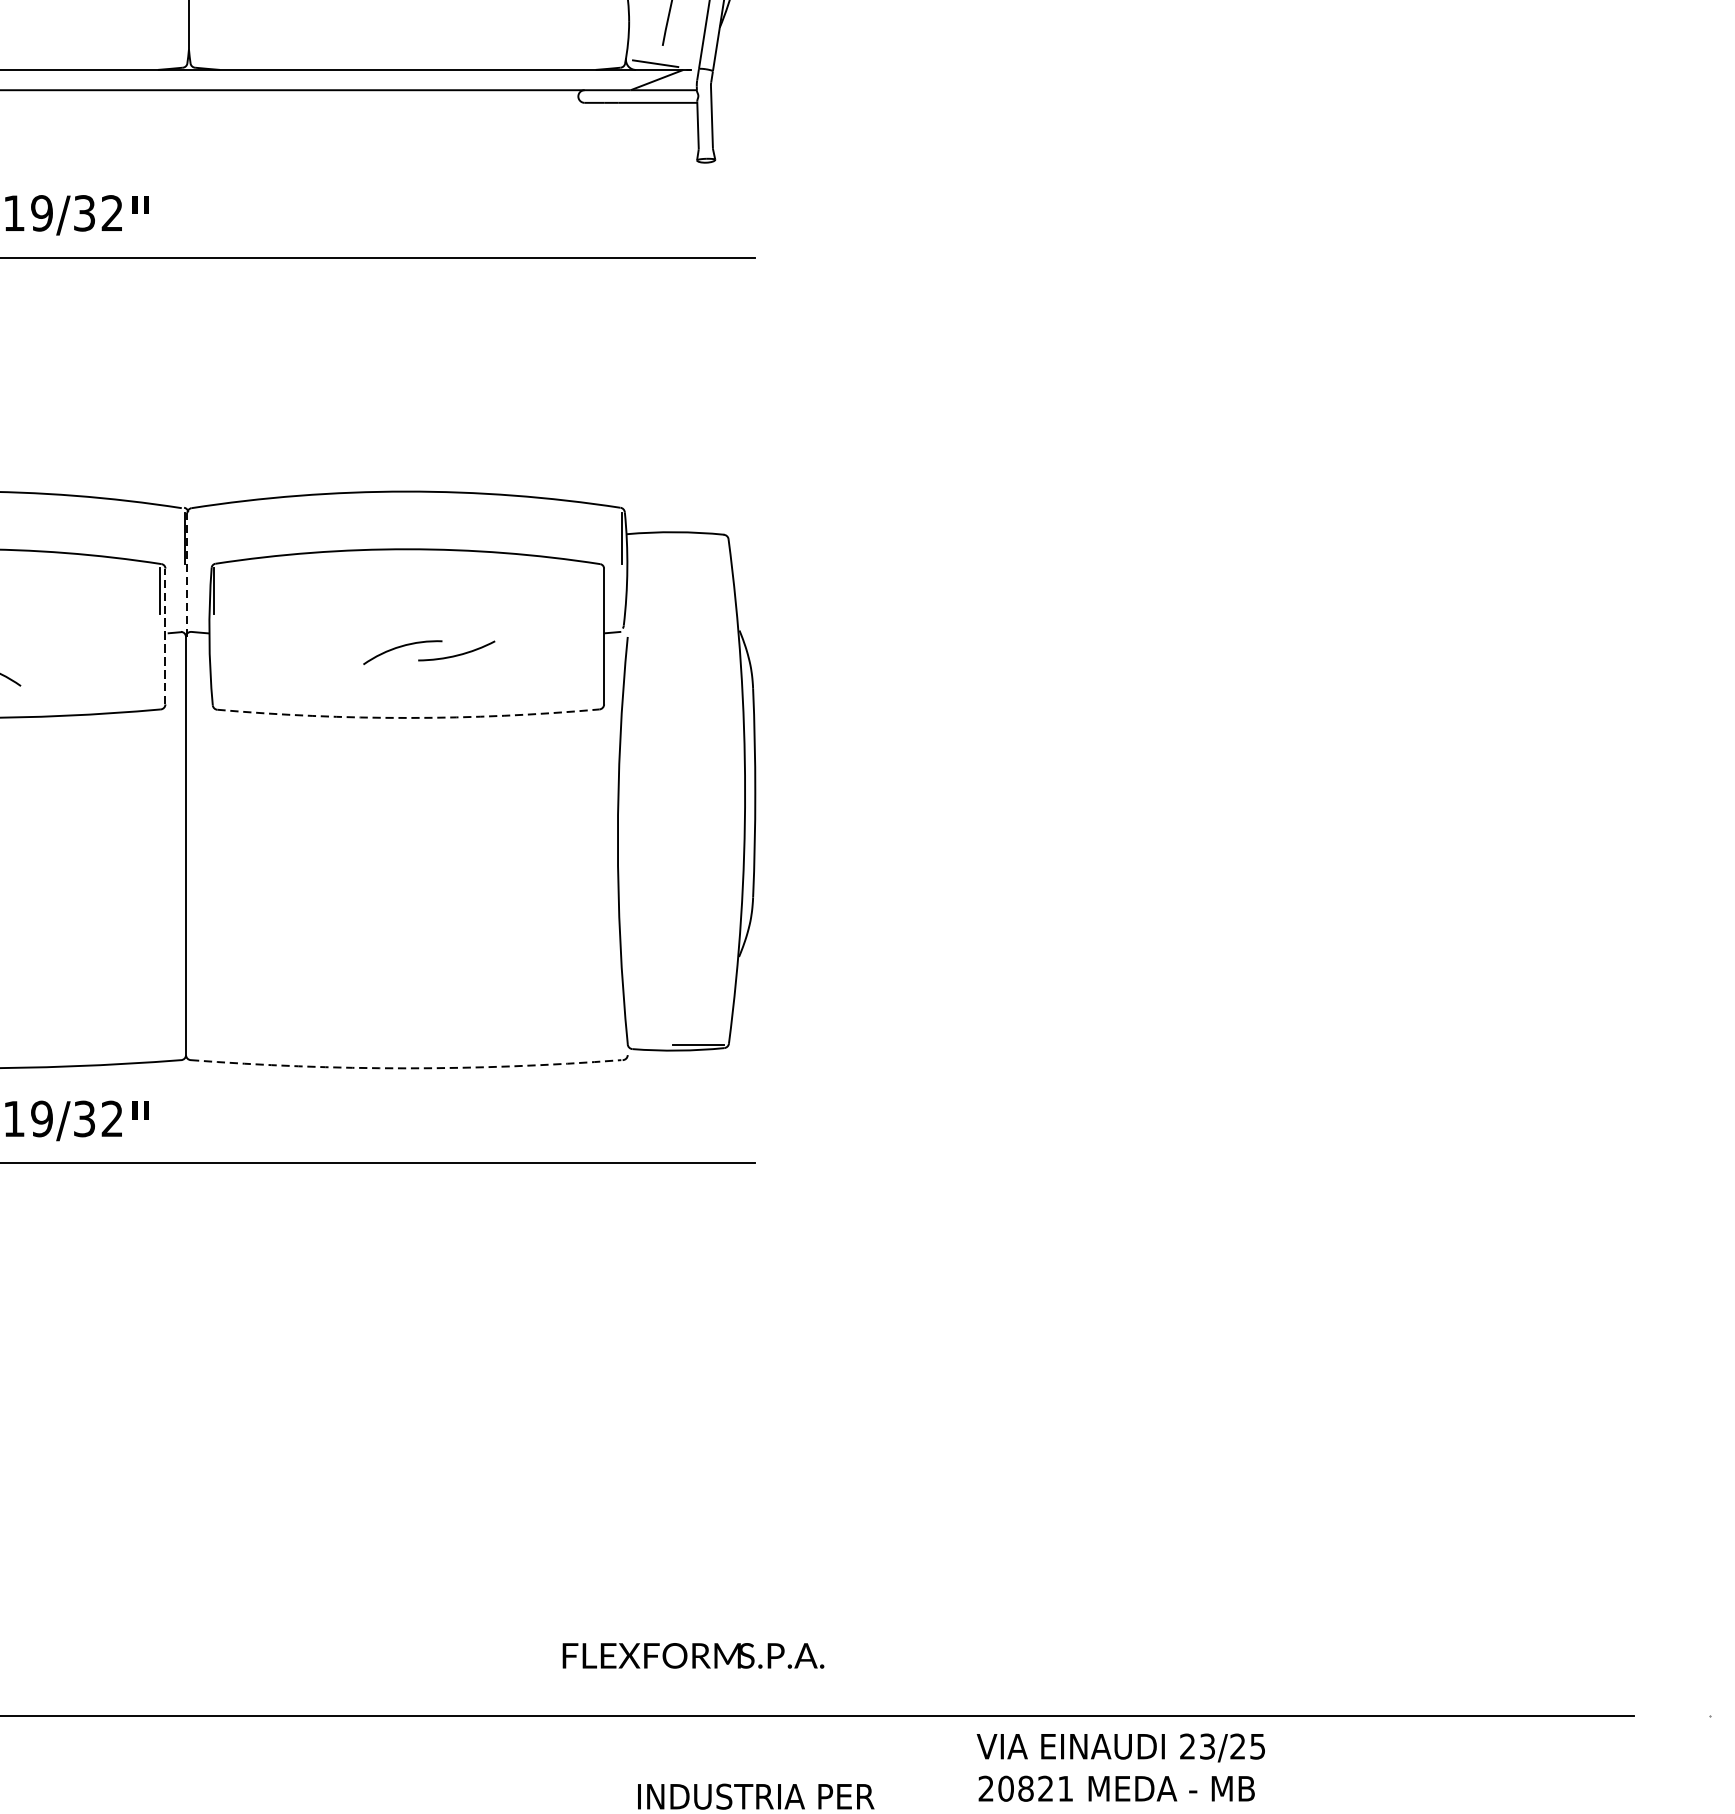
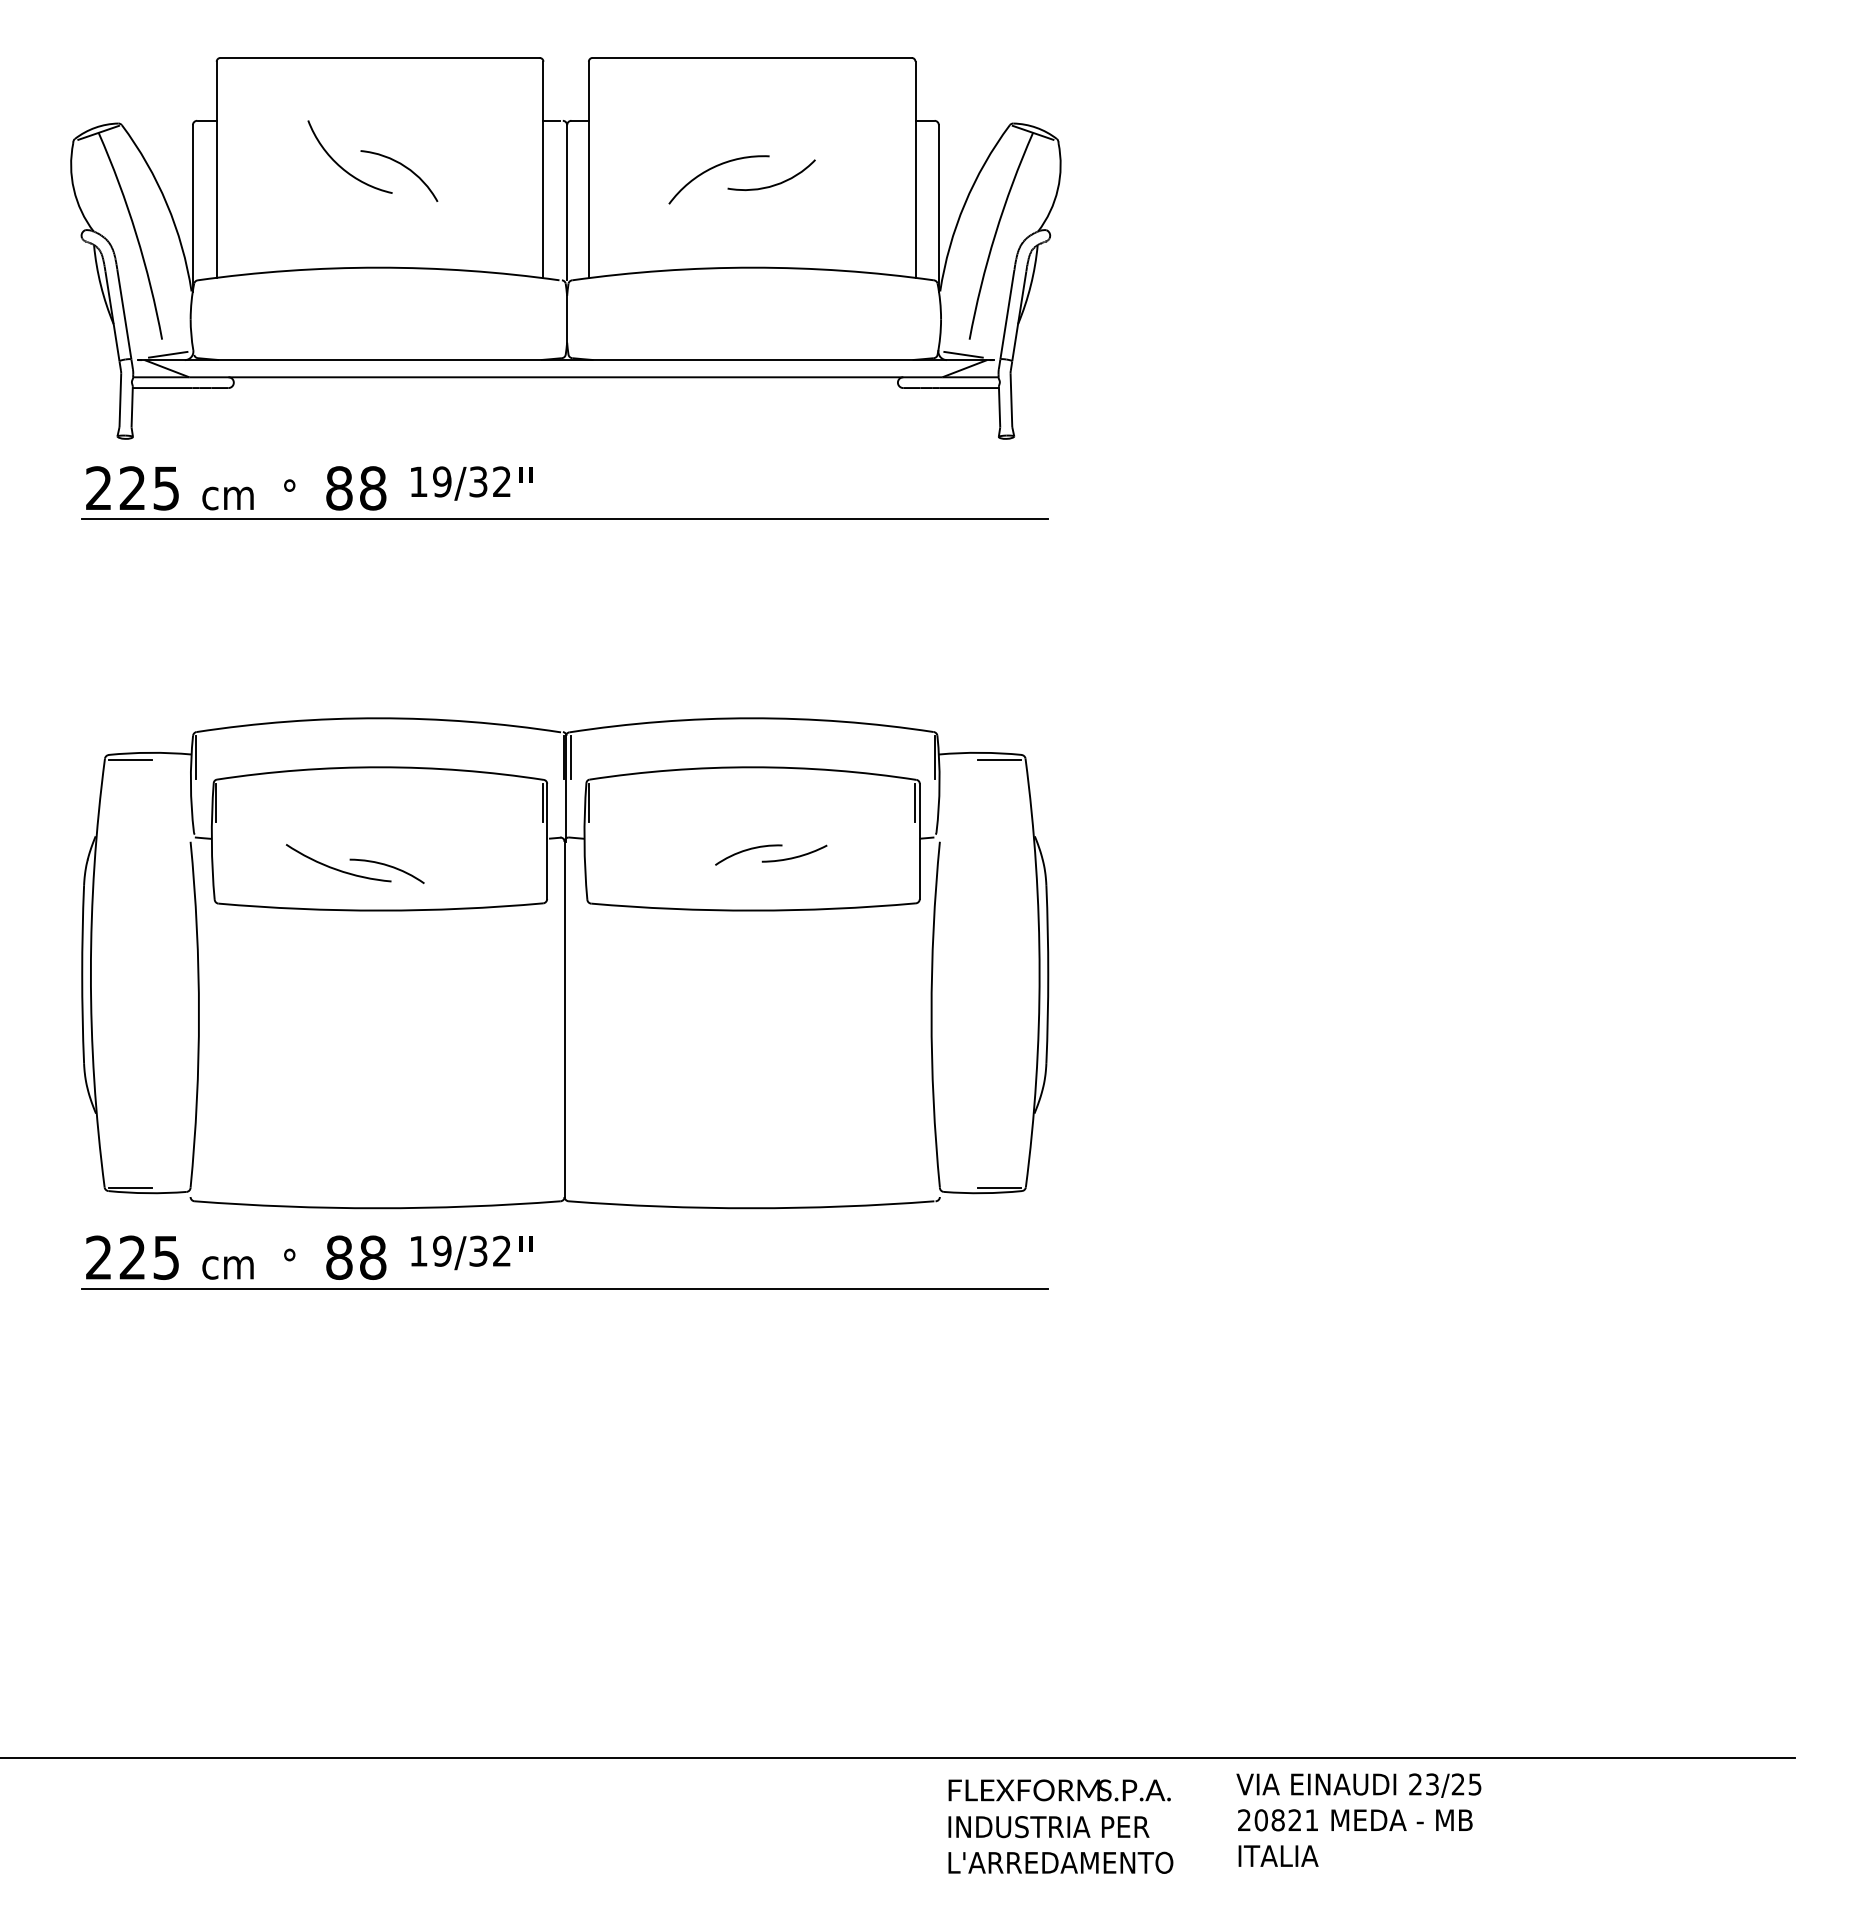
line: (192, 537) -> (570, 757), added
line: (697, 540) -> (999, 759), added
line: (187, 575) -> (565, 789), dashed -> solid
line: (599, 590) -> (915, 802), added
line: (165, 636) -> (547, 841), dashed -> solid
arc: (408, 717) -> (753, 910), dashed -> solid
arc: (405, 1068) -> (751, 1208), dashed -> solid
text: (693, 1655) -> (1059, 1790), moved

